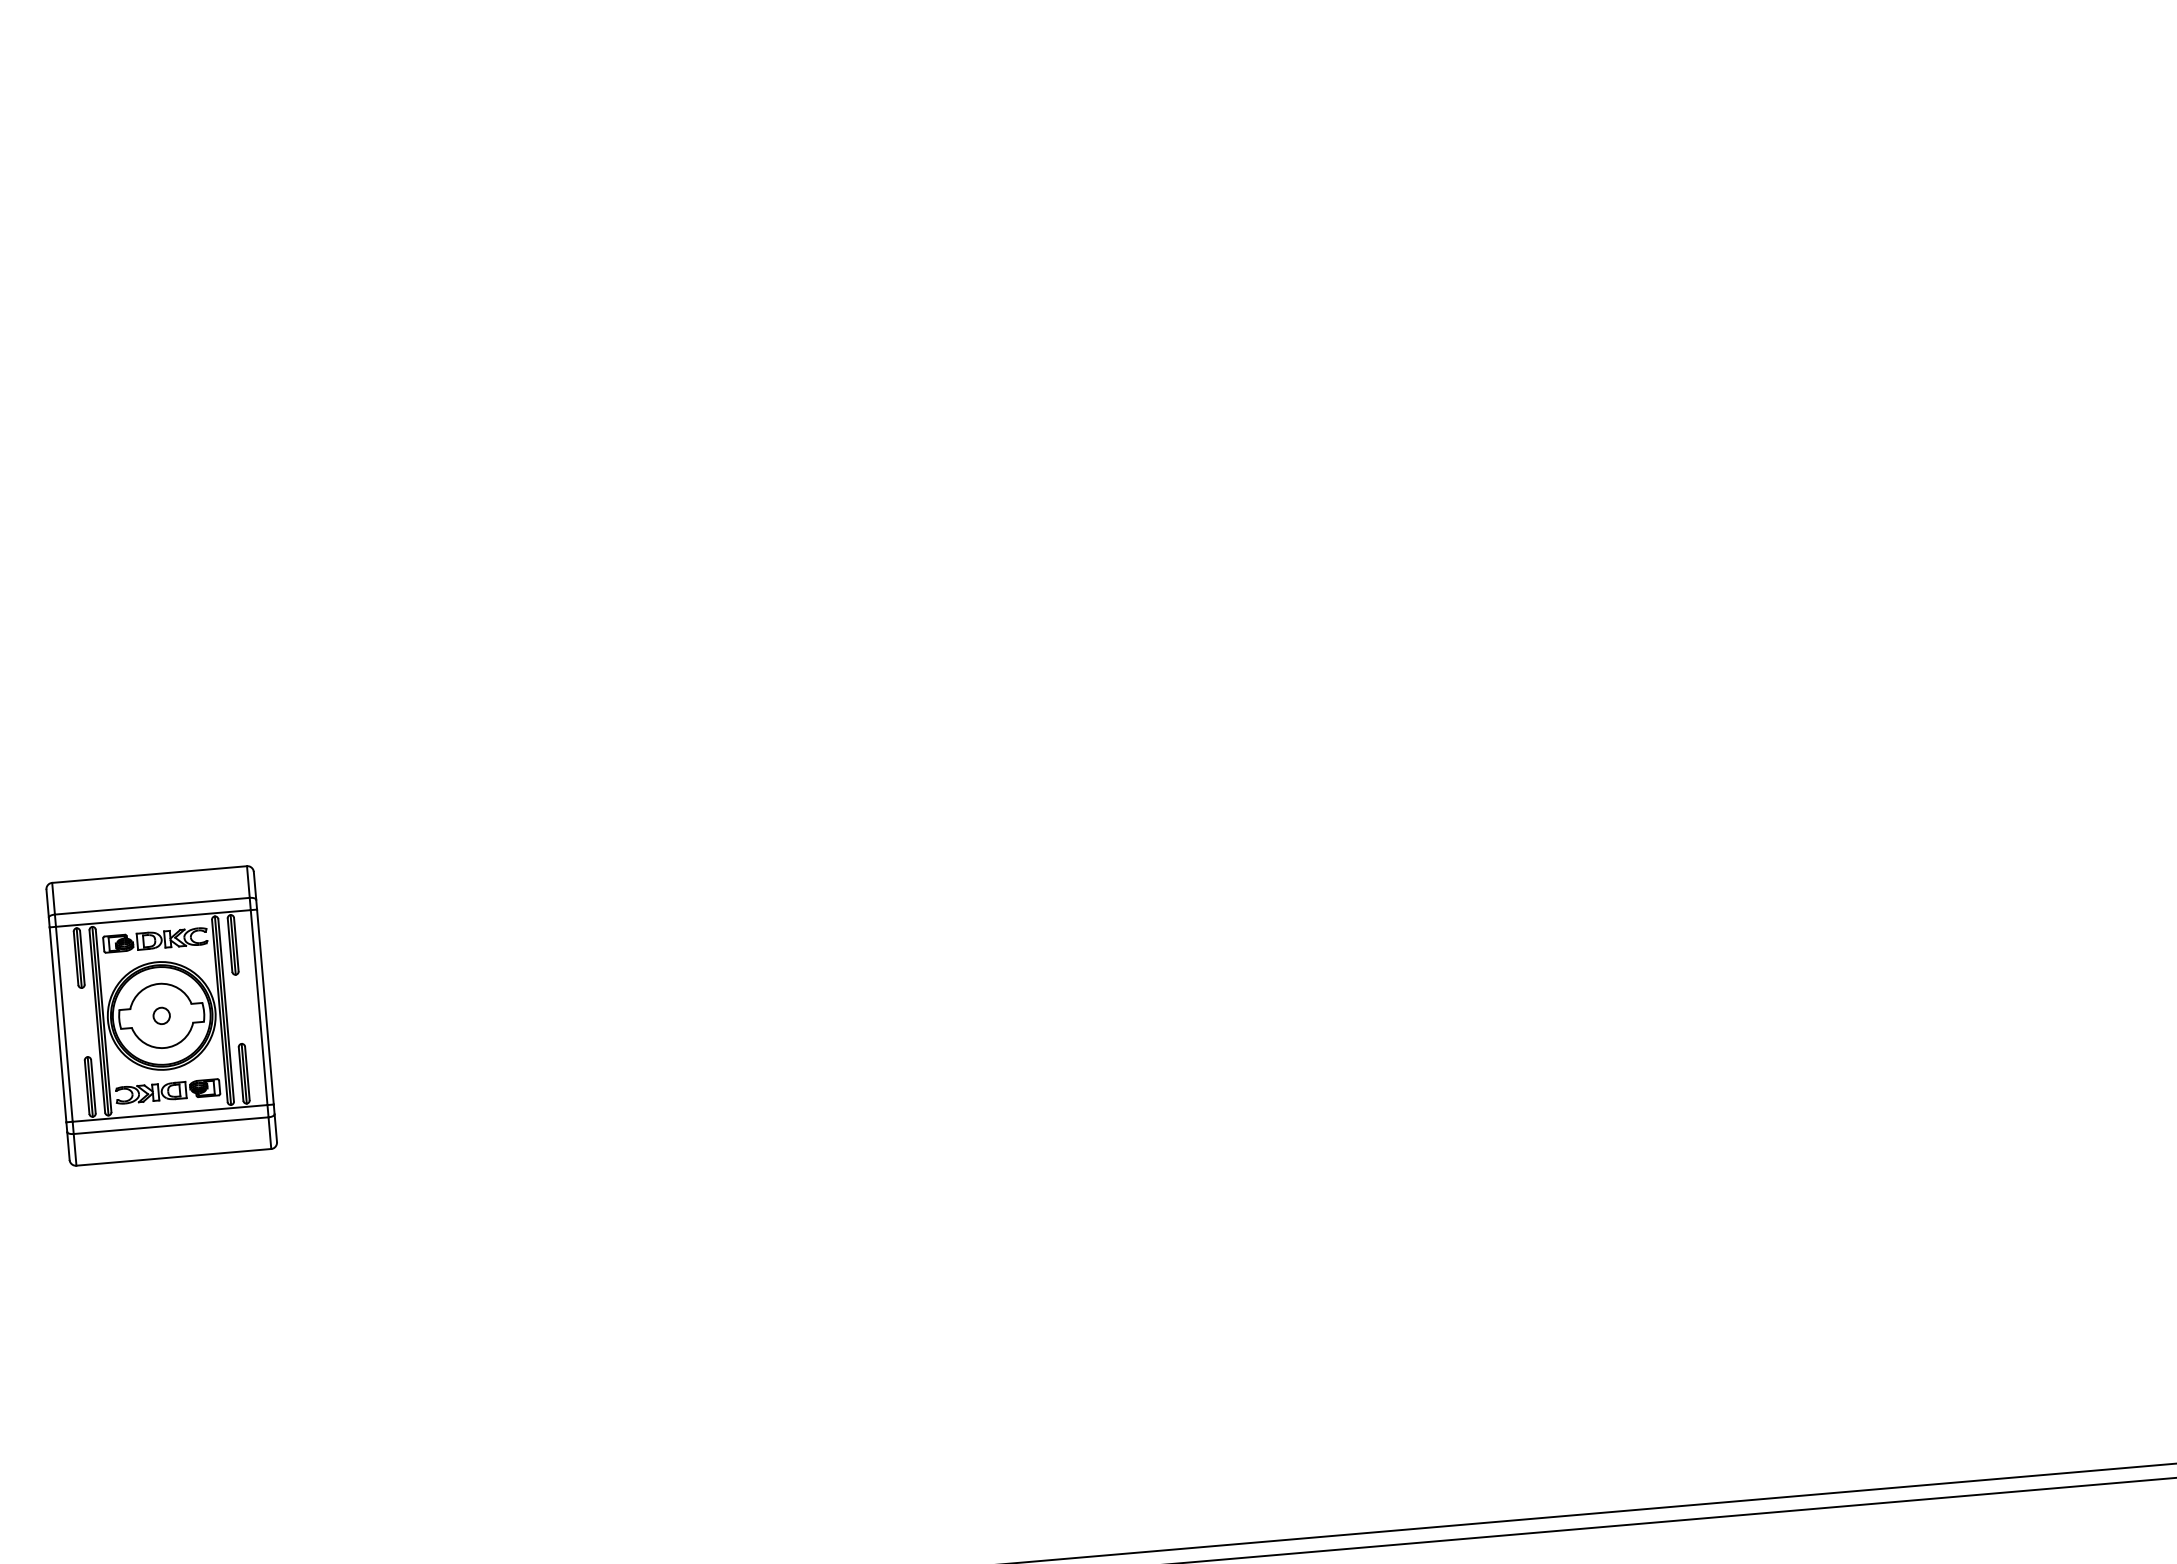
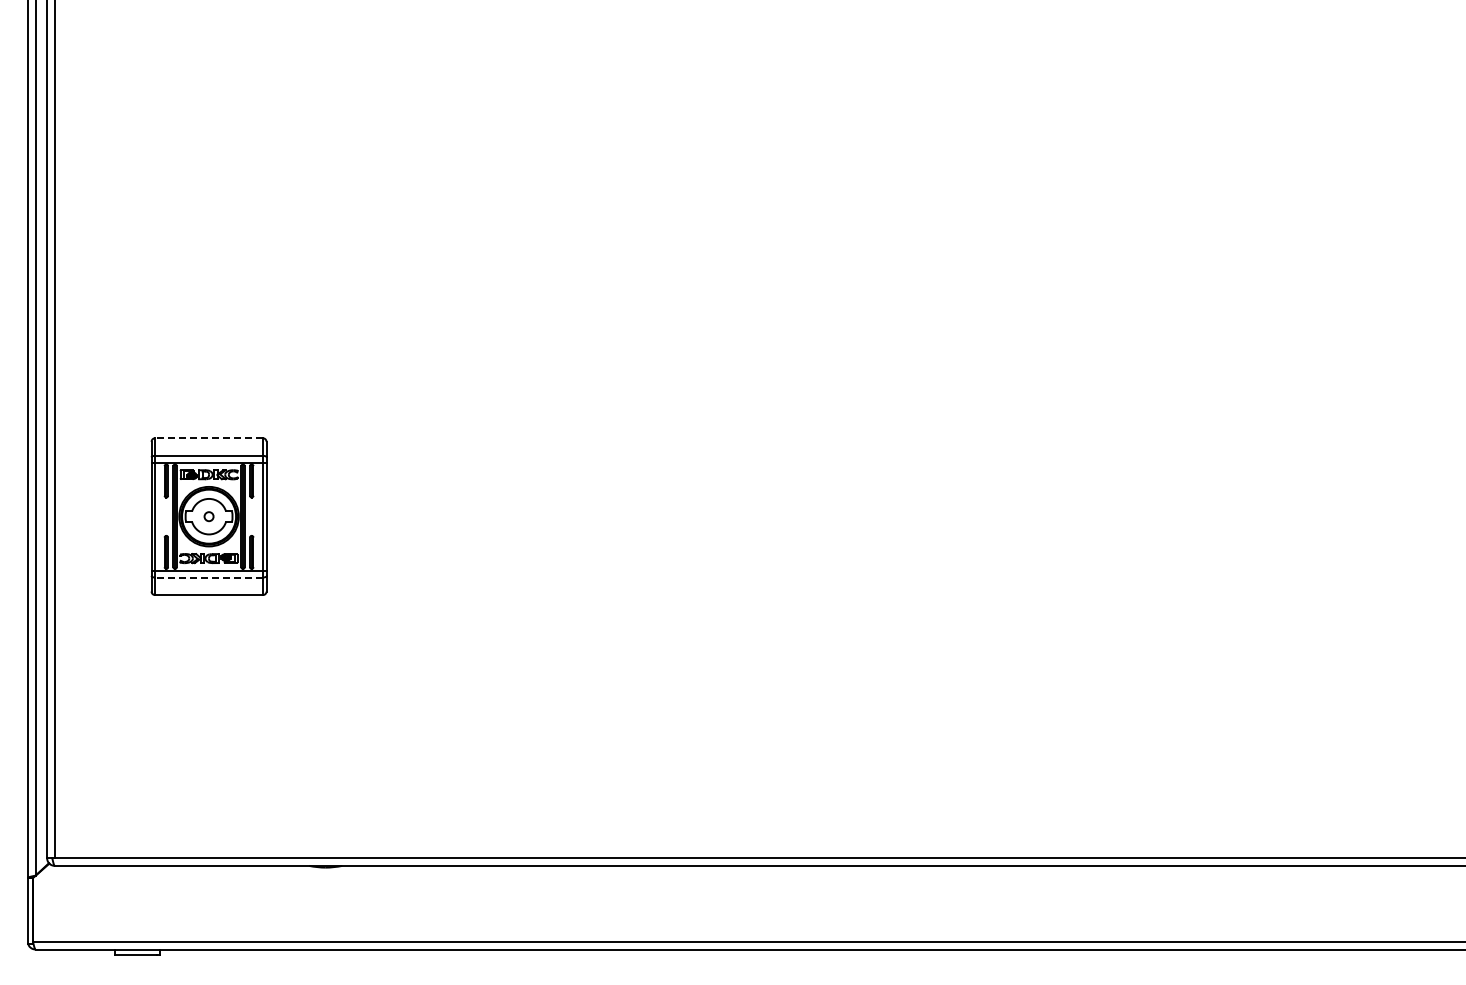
line: (150, 874) -> (209, 438), solid -> dashed
line: (171, 1125) -> (209, 577), solid -> dashed

